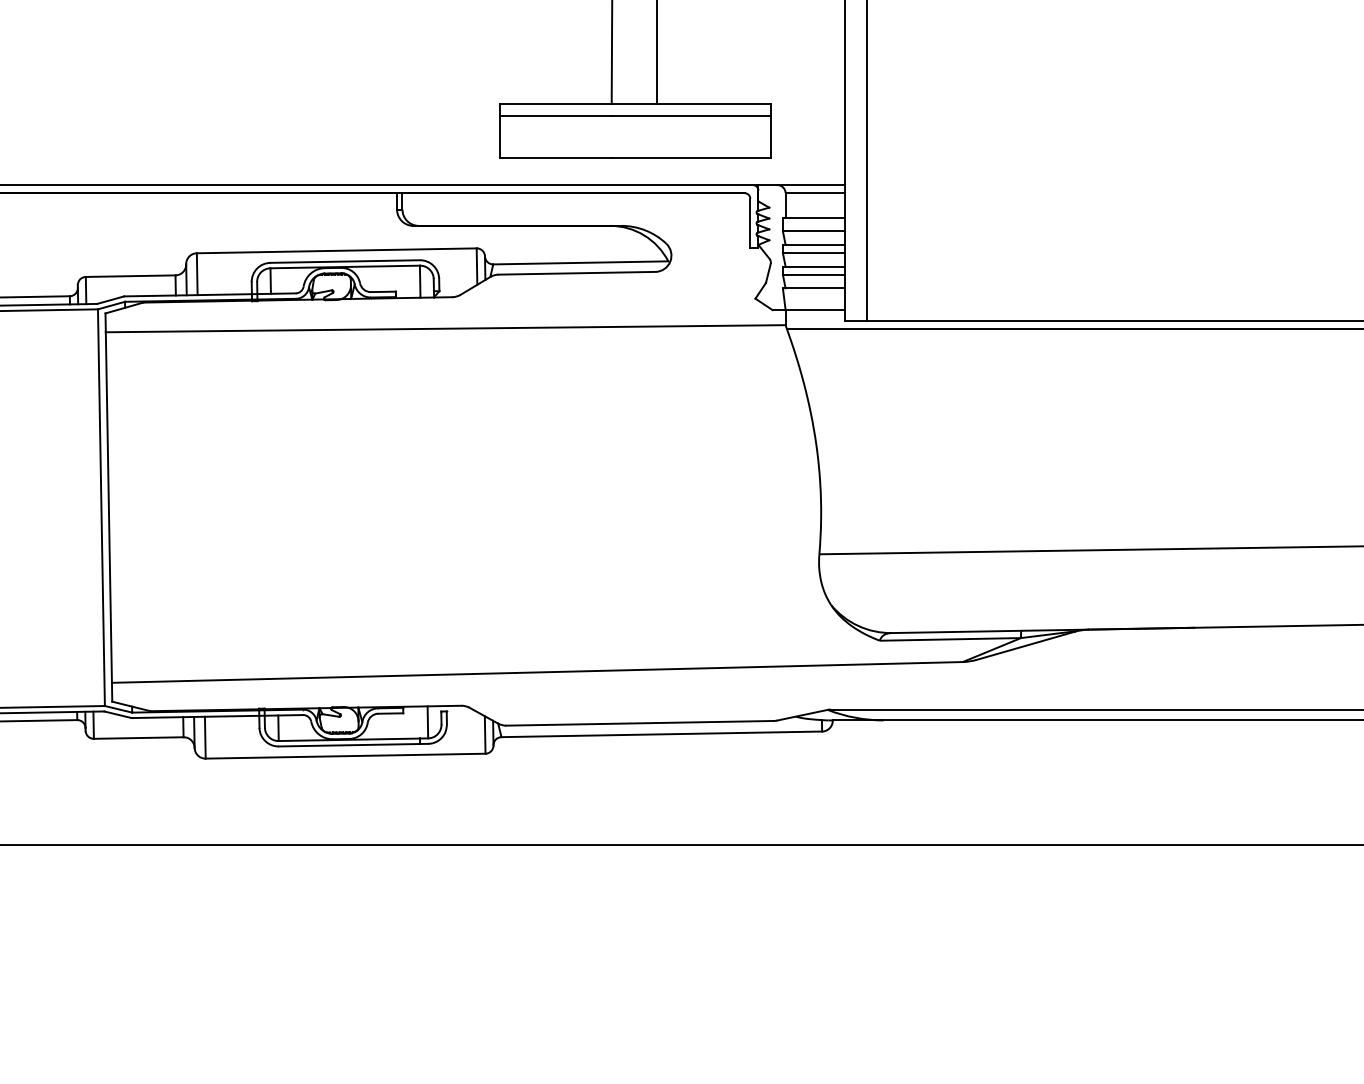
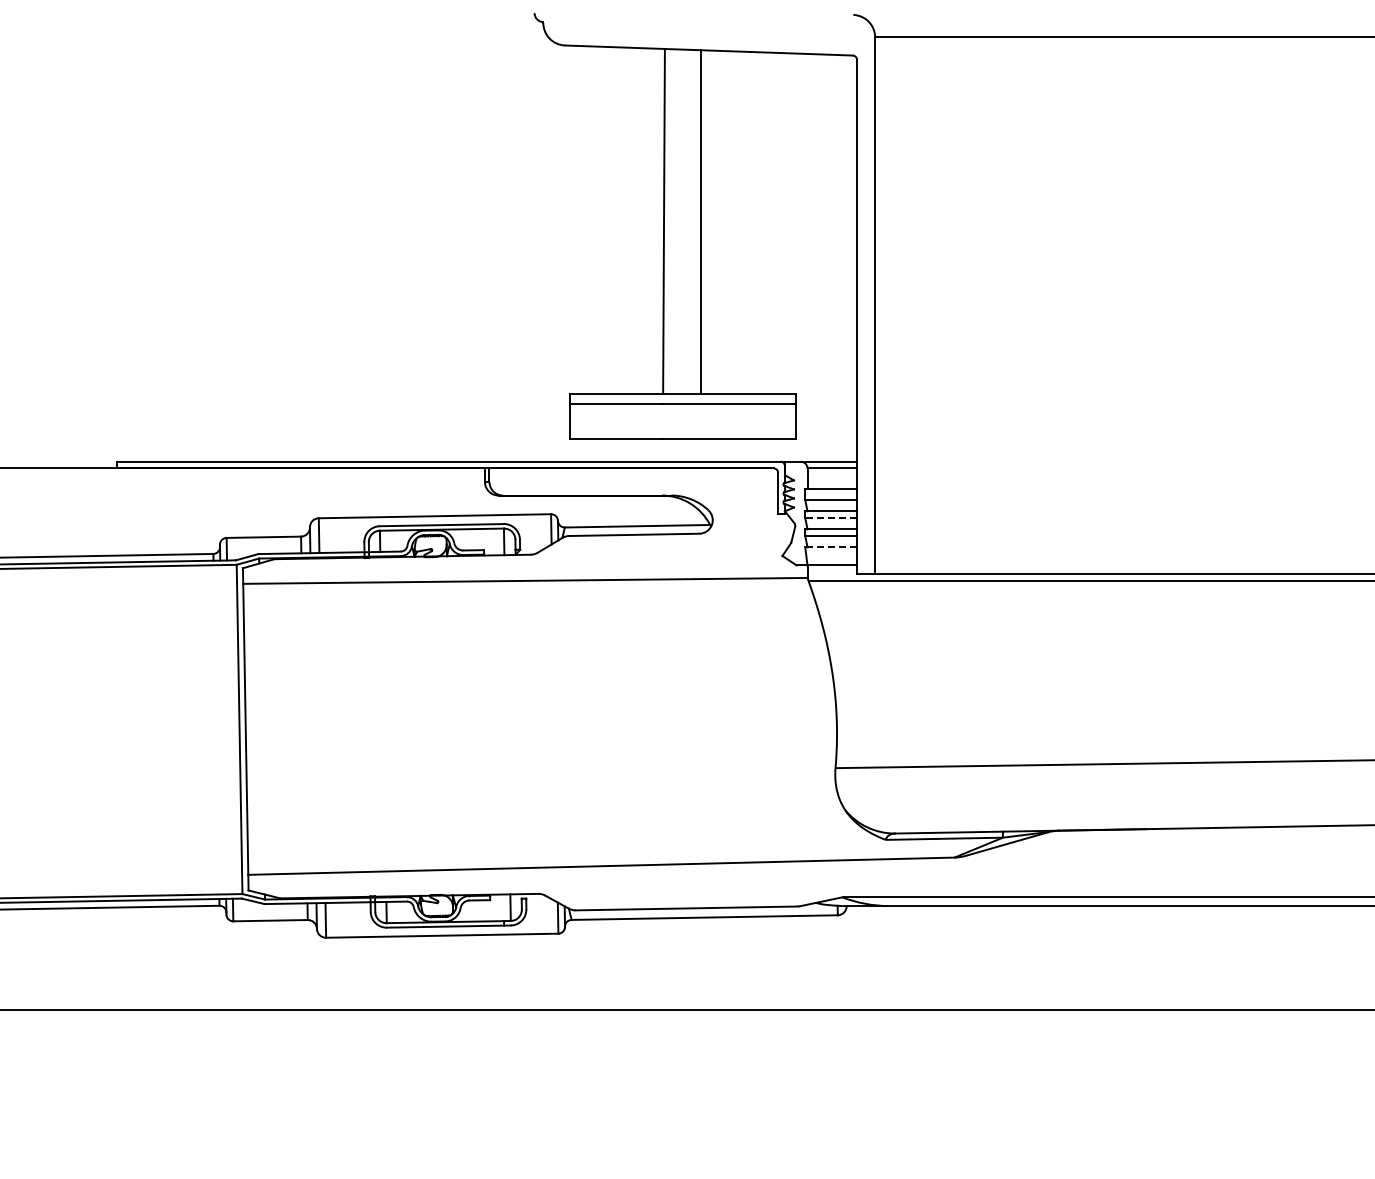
line: (814, 253) -> (831, 518), solid -> dashed
line: (815, 288) -> (832, 547), solid -> dashed

